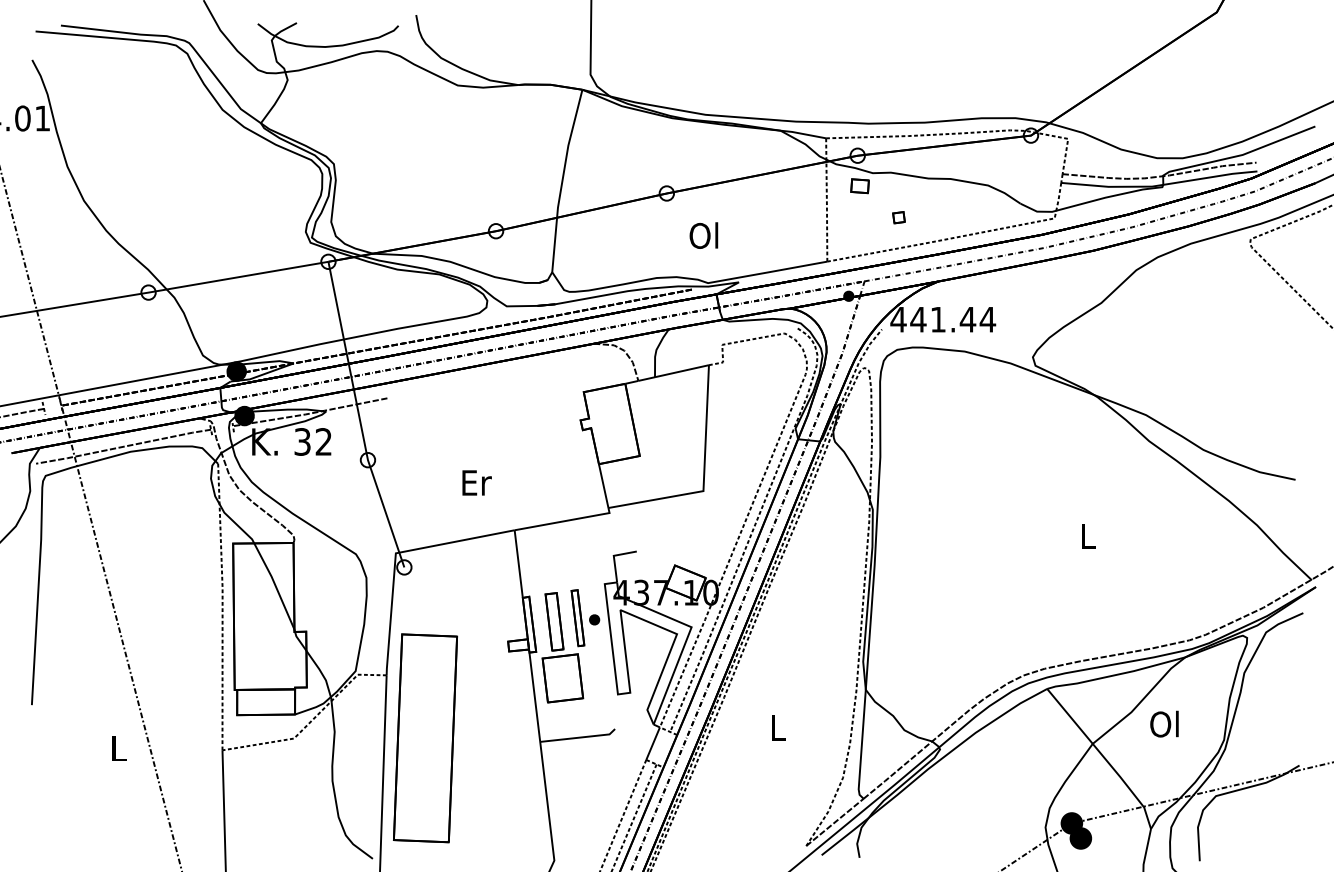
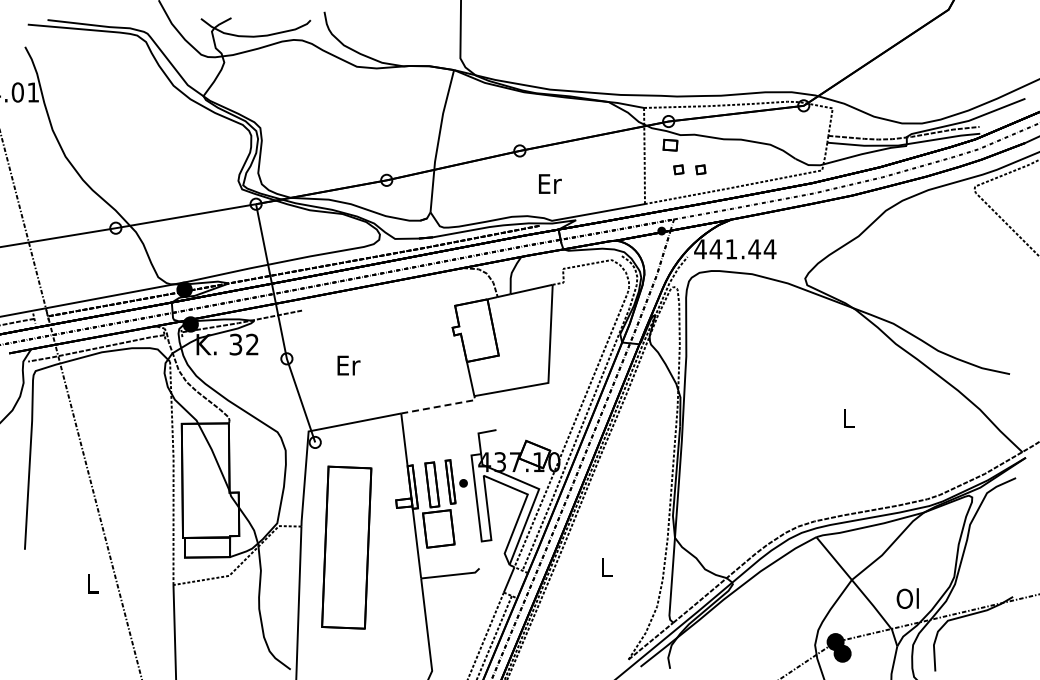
part: (870, 217) -> (678, 169), added
text: (704, 235) -> (549, 183), Ol -> Er
text: (476, 482) -> (348, 365), moved
line: (566, 521) -> (441, 406), solid -> dashed
text: (1164, 723) -> (907, 598), moved
part: (425, 738) -> (346, 547), moved

